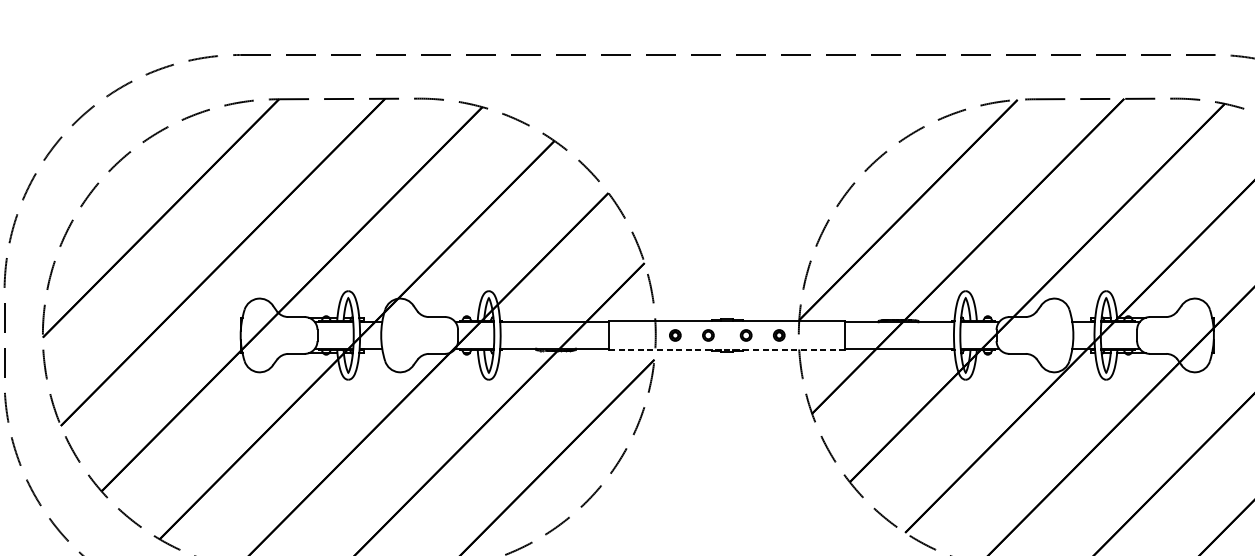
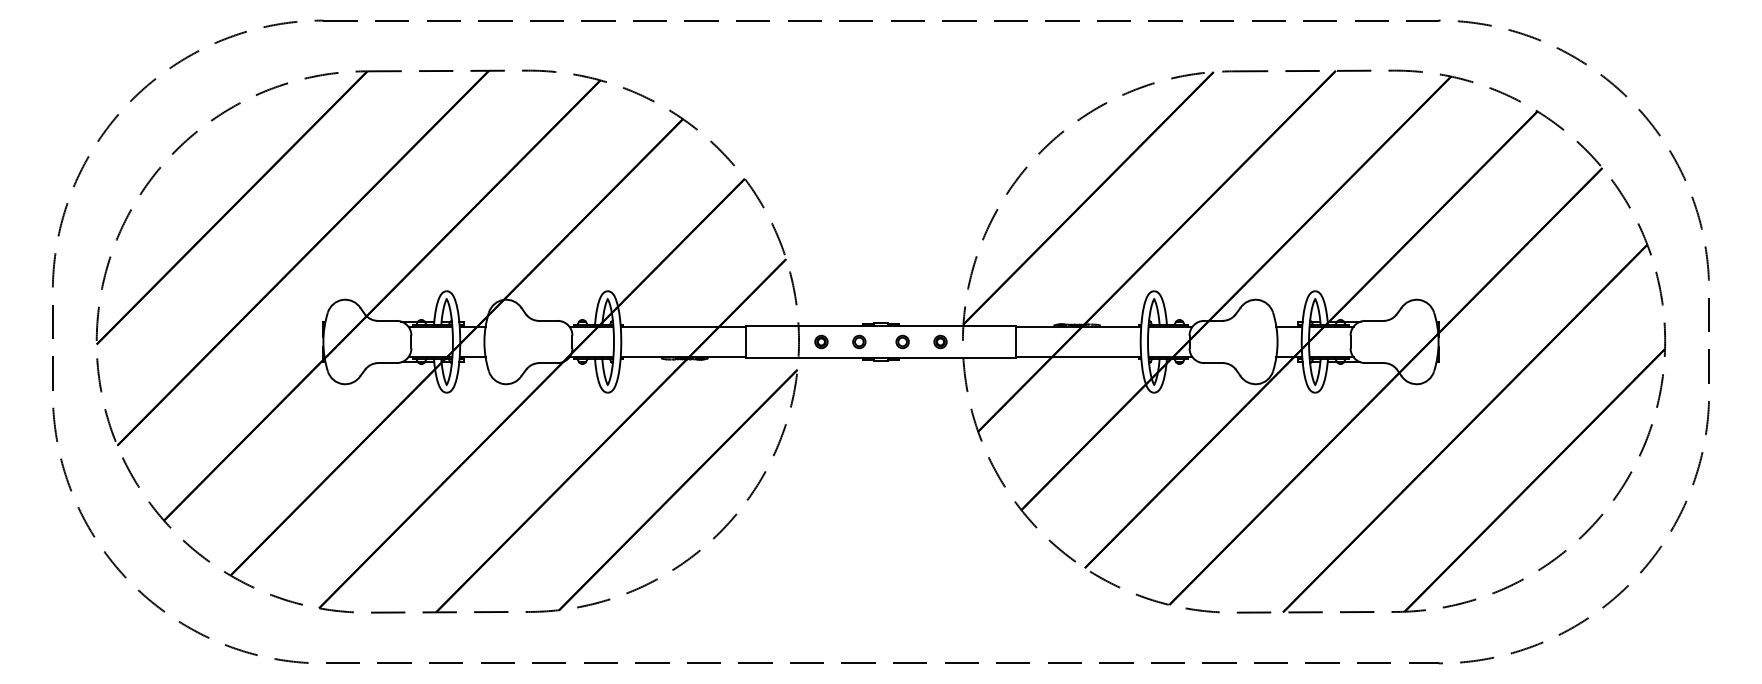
line: (726, 349) -> (880, 358), dashed -> solid

